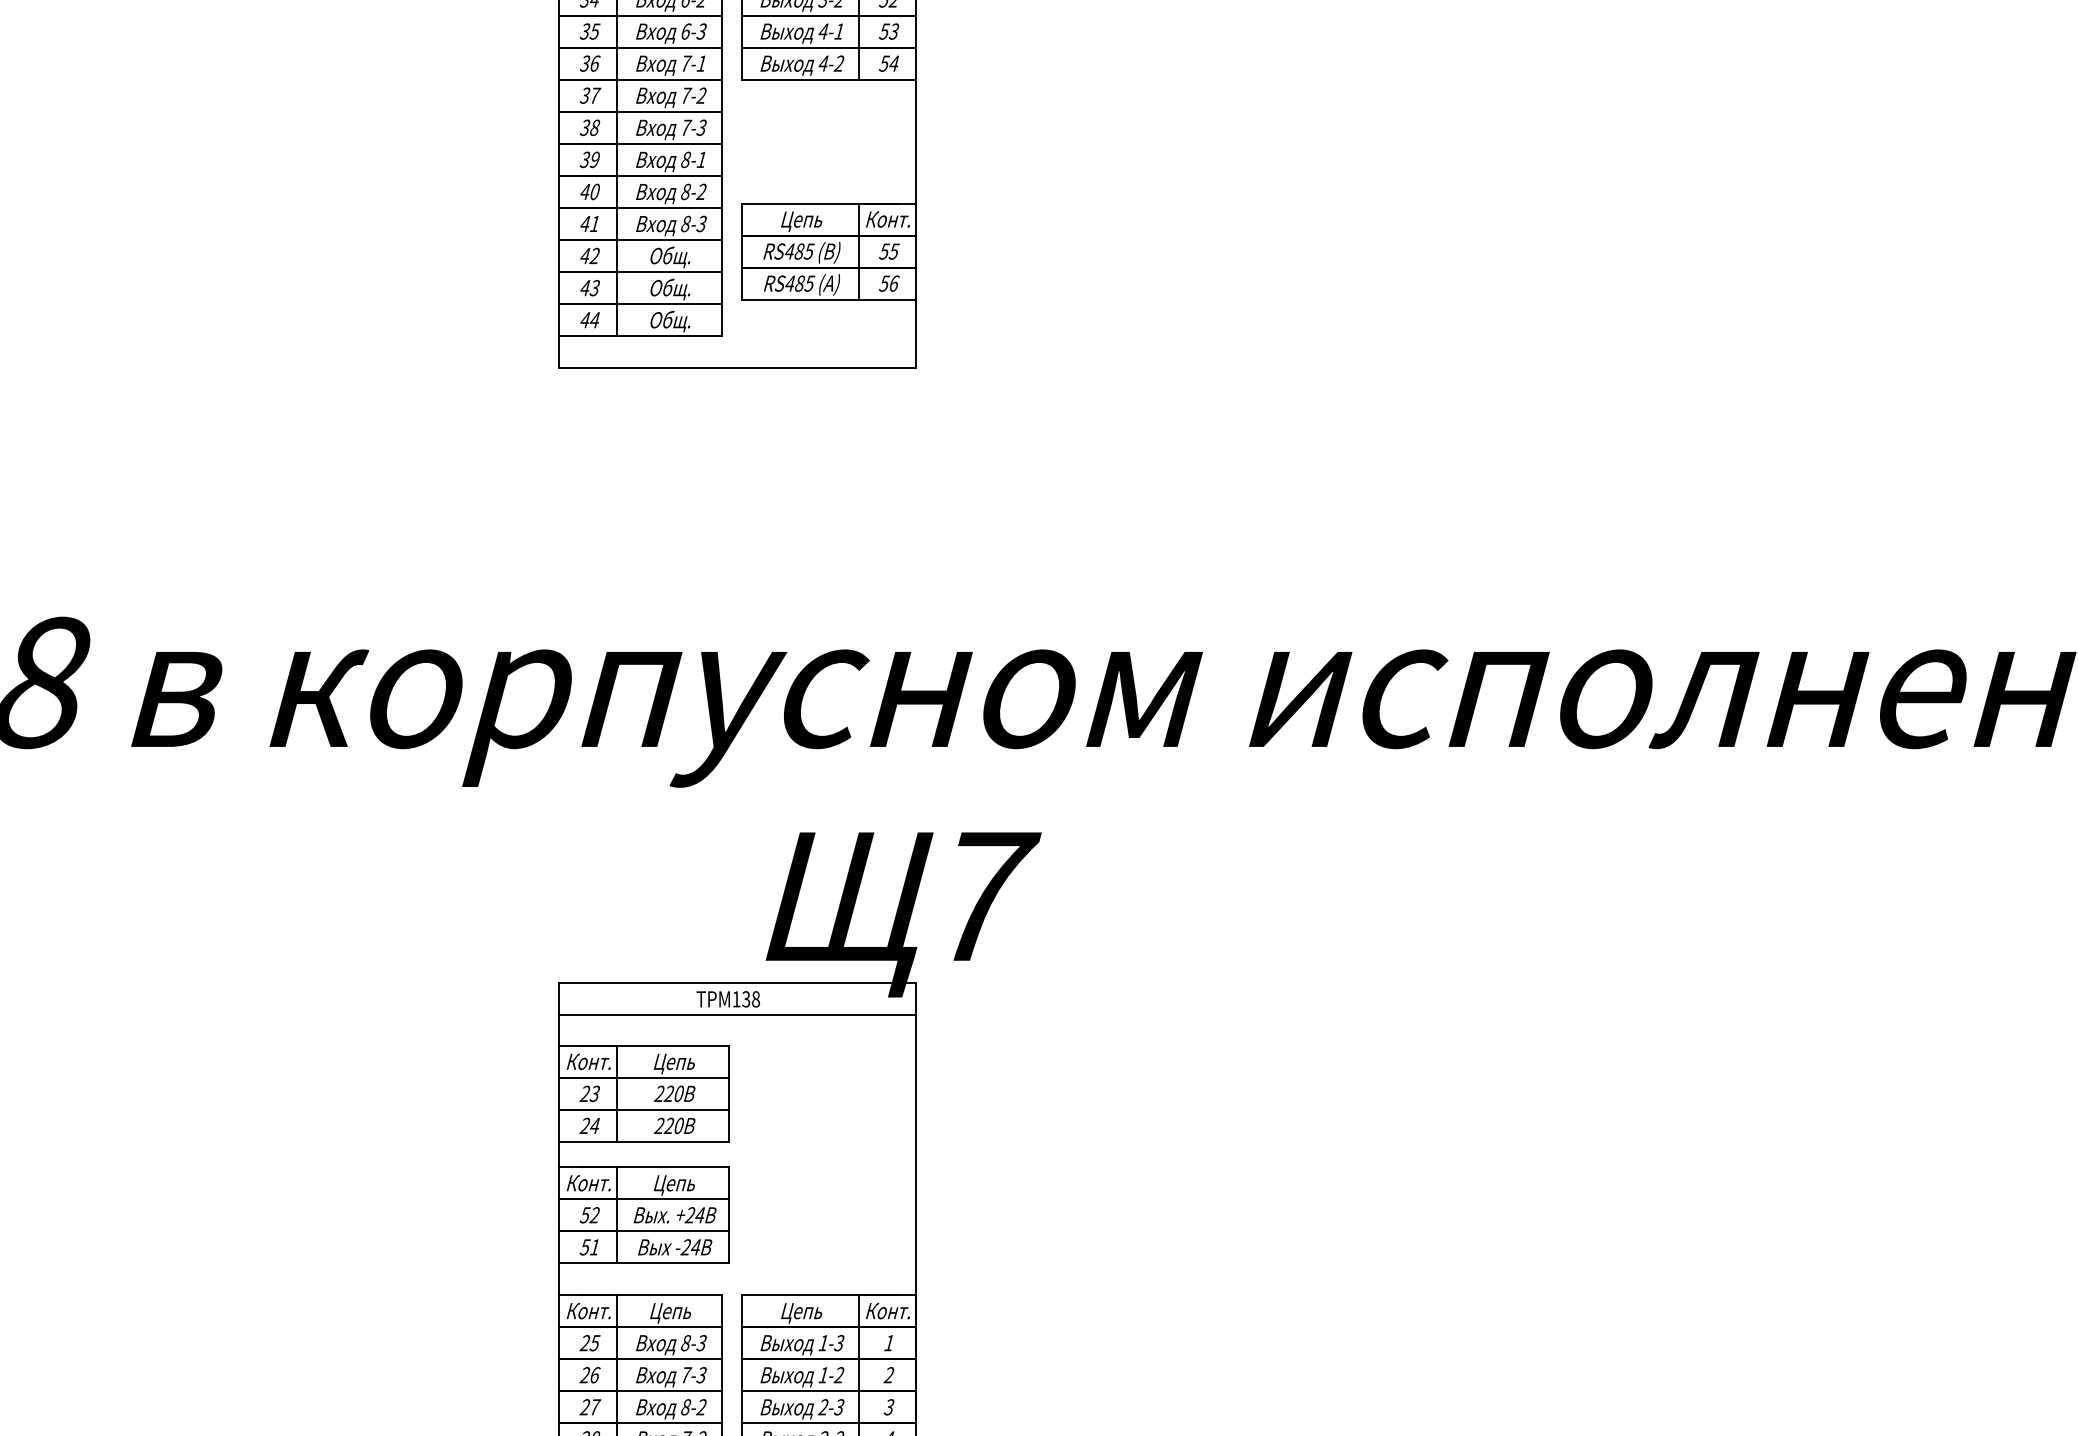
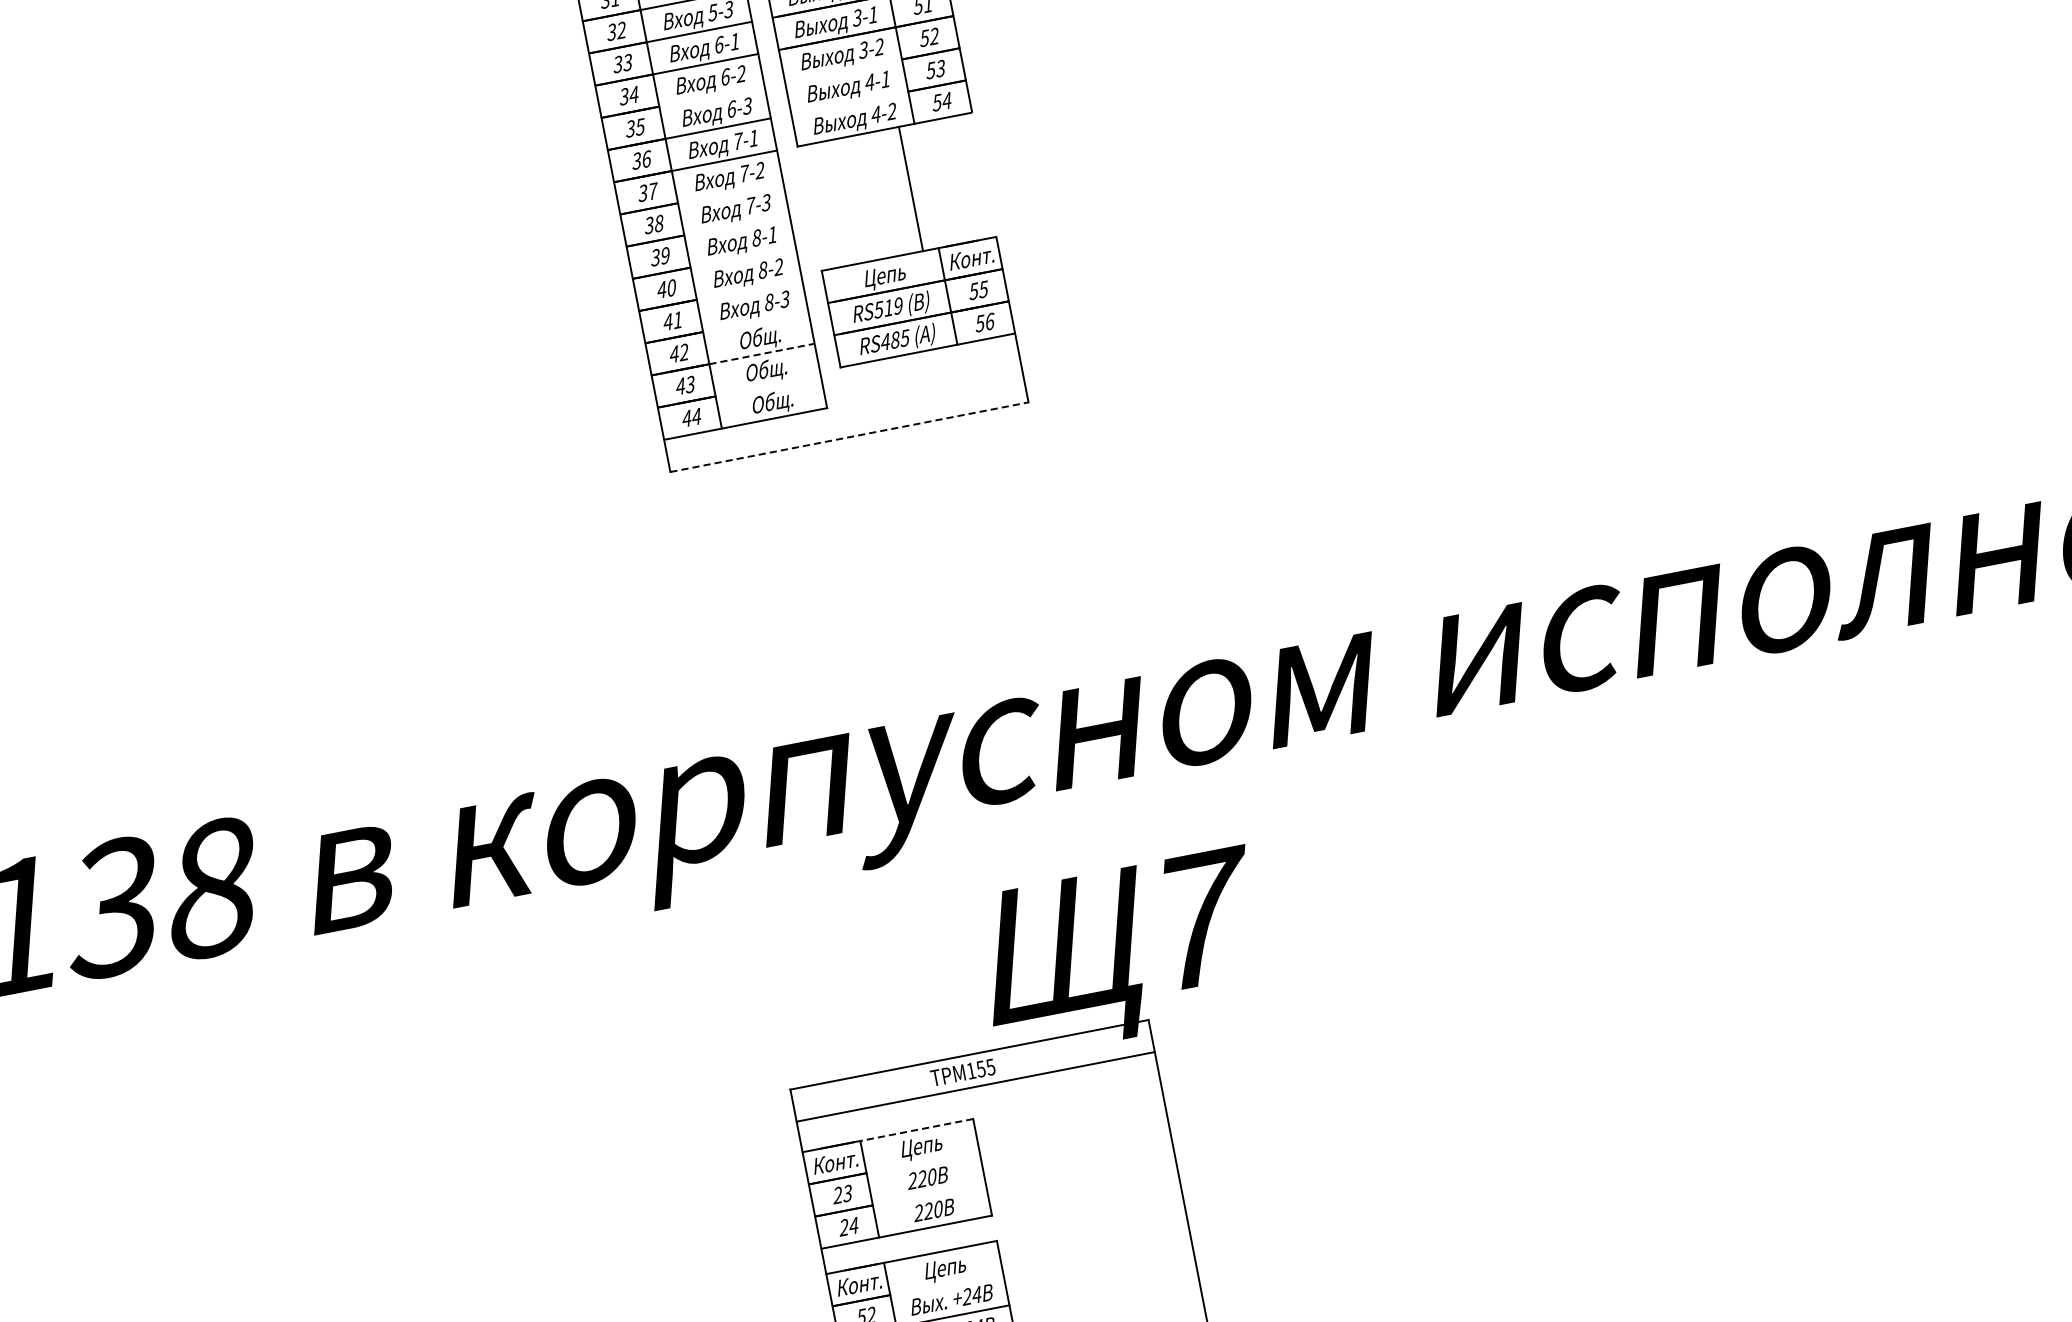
line: (669, 15) -> (711, 96), removed
line: (800, 15) -> (843, 70), removed
line: (800, 47) -> (849, 102), removed
line: (669, 111) -> (730, 192), removed
line: (916, 141) -> (911, 188), moved
line: (669, 143) -> (736, 224), removed
line: (669, 175) -> (743, 256), removed
line: (669, 207) -> (749, 289), removed
line: (669, 240) -> (755, 322), removed
text: (799, 251) -> (888, 307), RS485 -> RS519
line: (669, 272) -> (762, 354), solid -> dashed
line: (669, 304) -> (768, 386), removed
line: (738, 368) -> (850, 437), solid -> dashed
text: (751, 999) -> (986, 1068), 138 -> 155
line: (672, 1045) -> (916, 1129), solid -> dashed
line: (673, 1077) -> (923, 1161), removed
line: (673, 1109) -> (929, 1193), removed
line: (673, 1199) -> (947, 1284), removed

